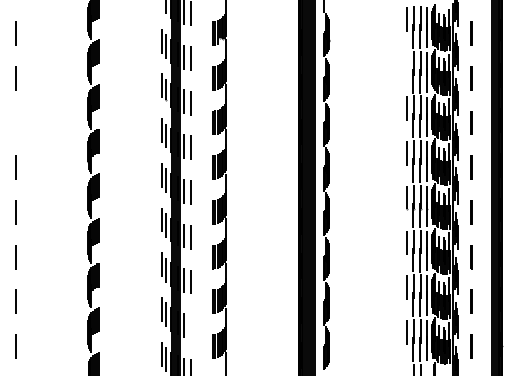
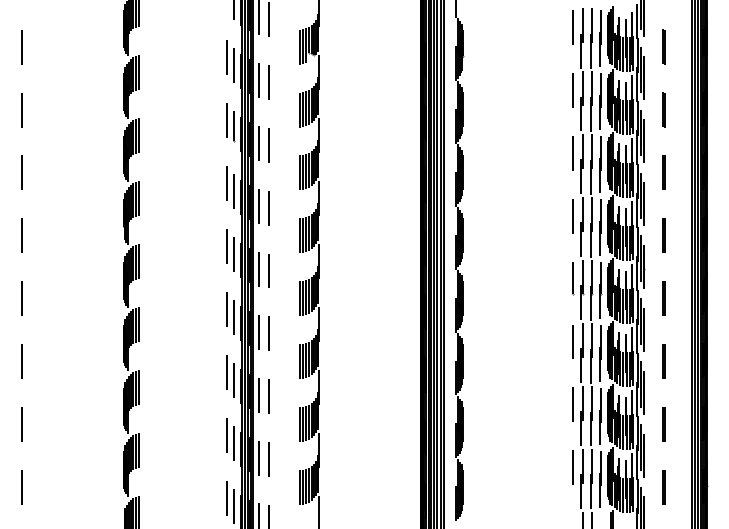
line: (407, 63) -> (573, 89), added
line: (15, 122) -> (21, 172), added
line: (190, 326) -> (268, 459), added

